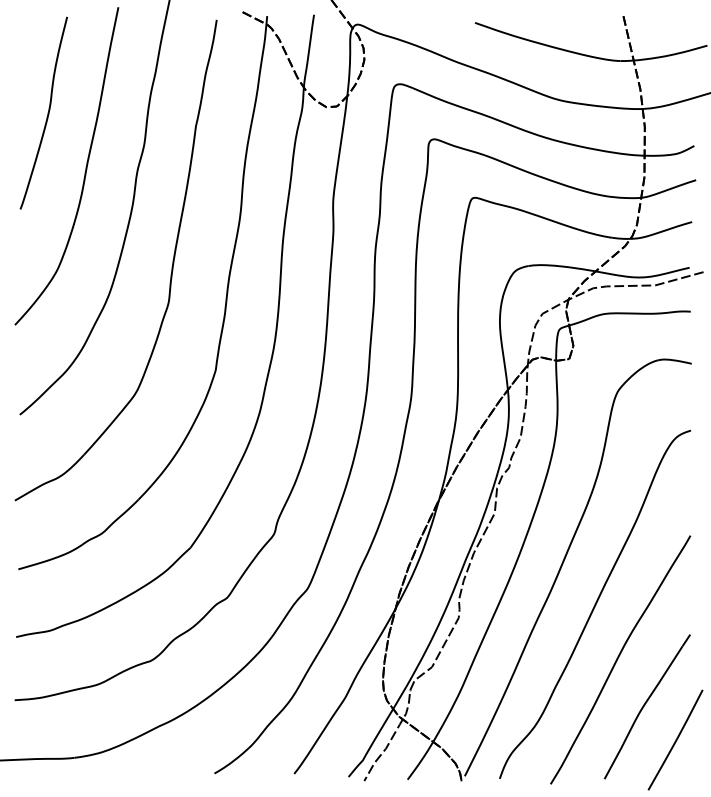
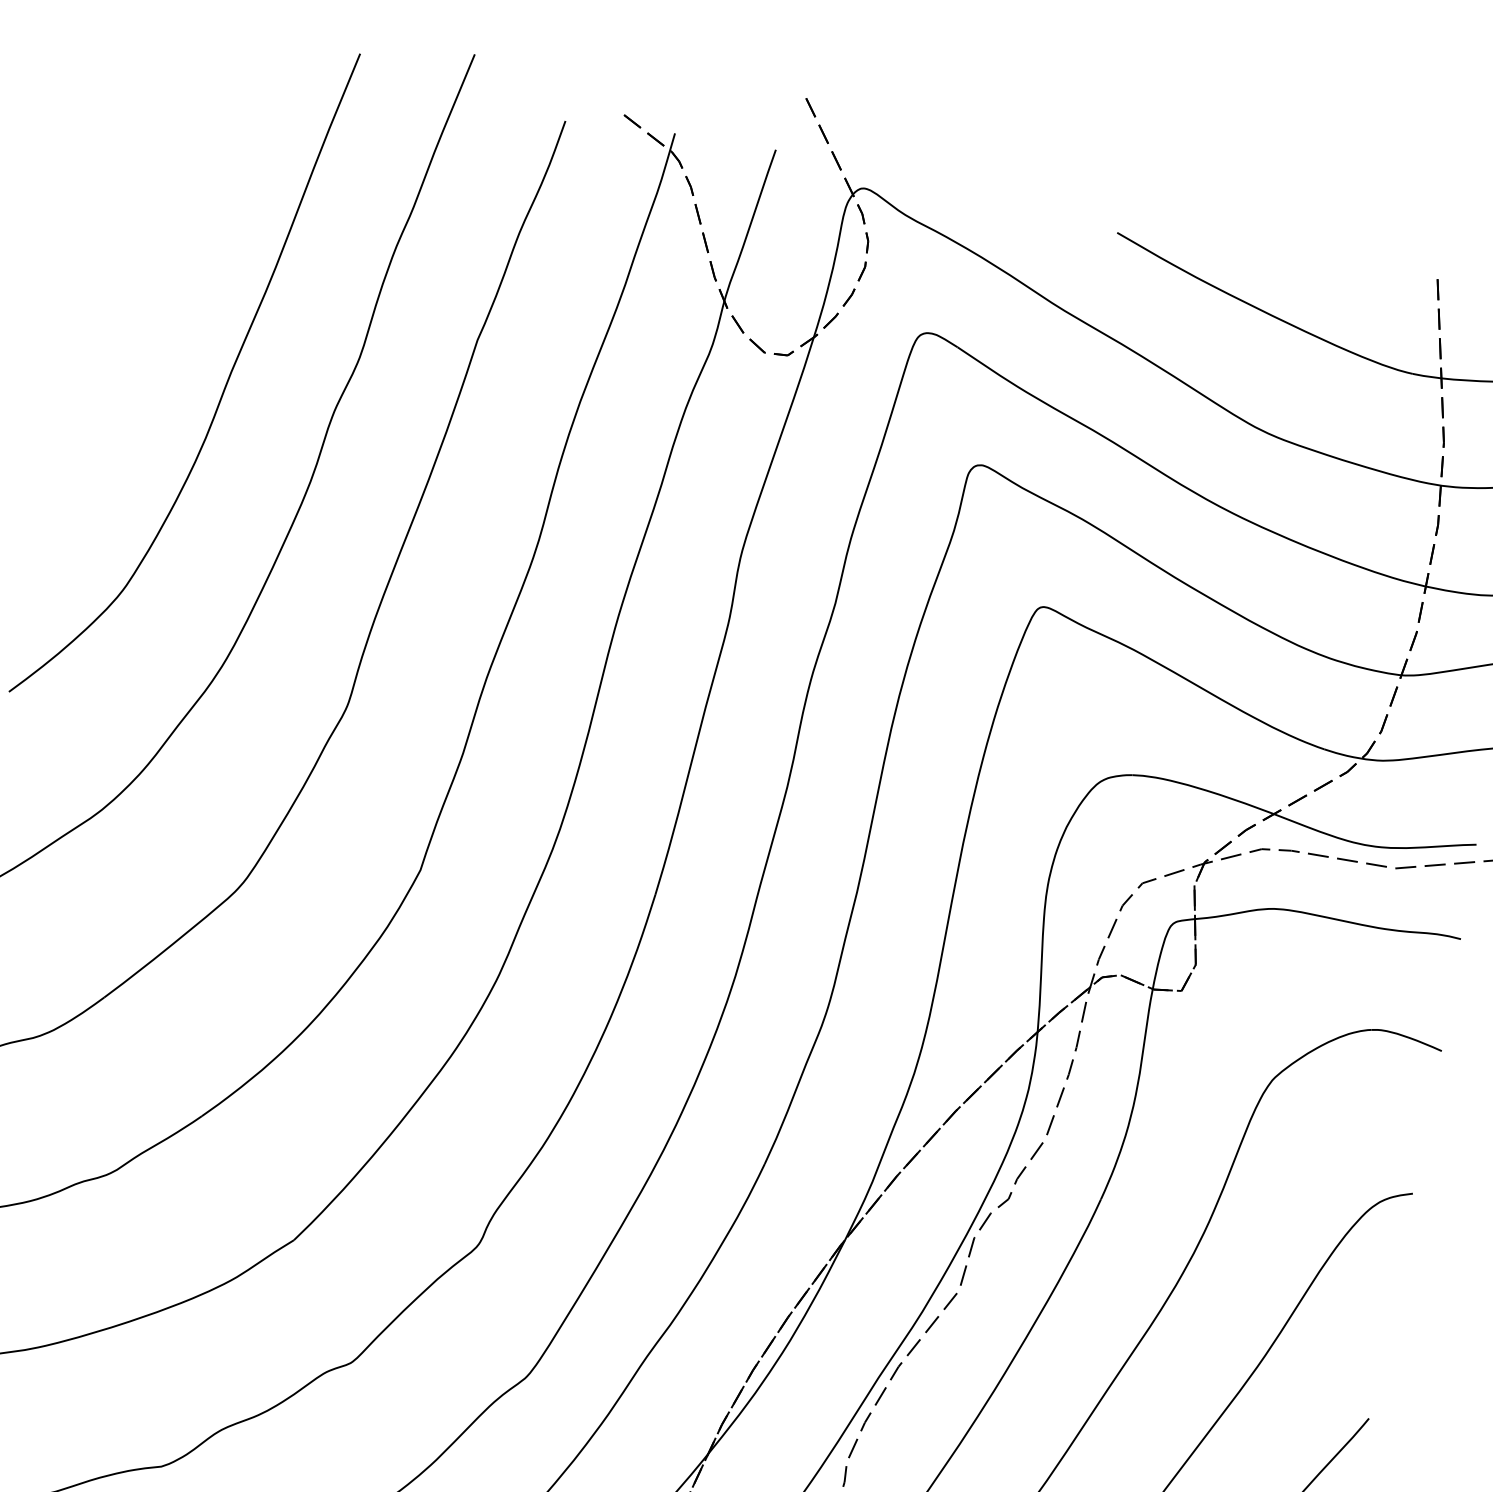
curve: (47, 112) -> (165, 250), removed

